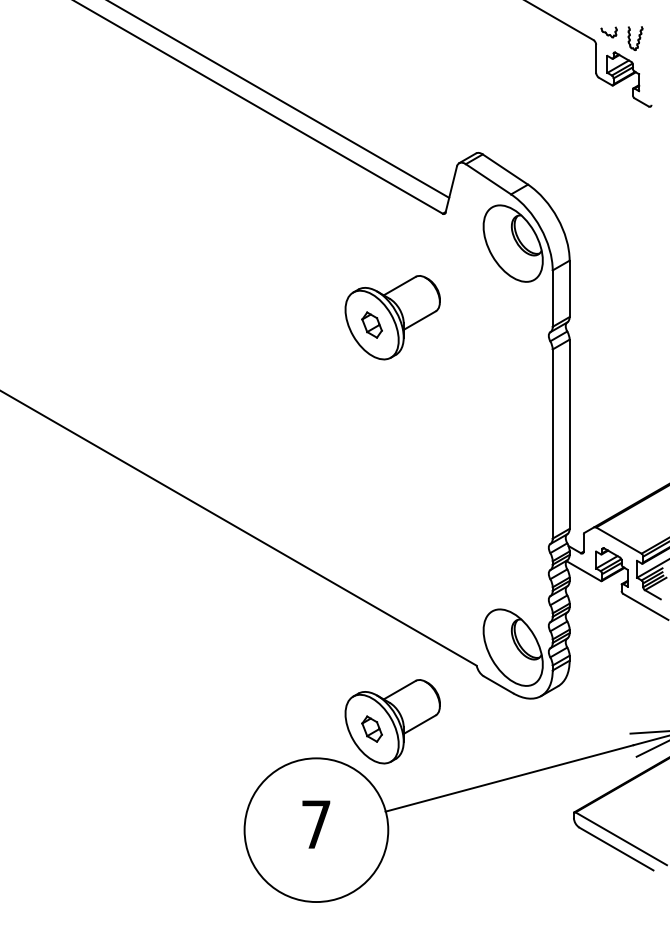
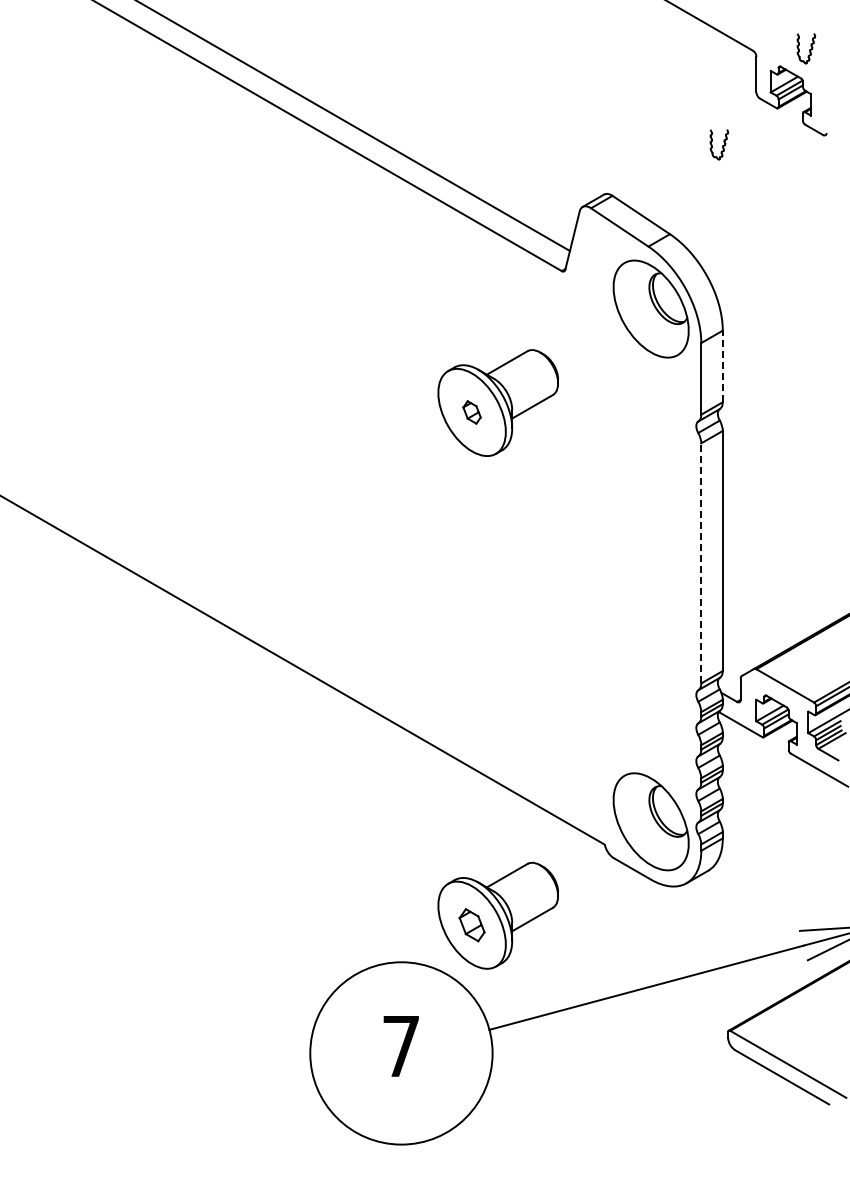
part: (608, 32) -> (772, 41), removed
part: (567, 113) -> (719, 144), added
line: (569, 288) -> (722, 366), solid -> dashed
part: (371, 325) -> (471, 412), size x0.7
line: (552, 443) -> (701, 562), solid -> dashed

